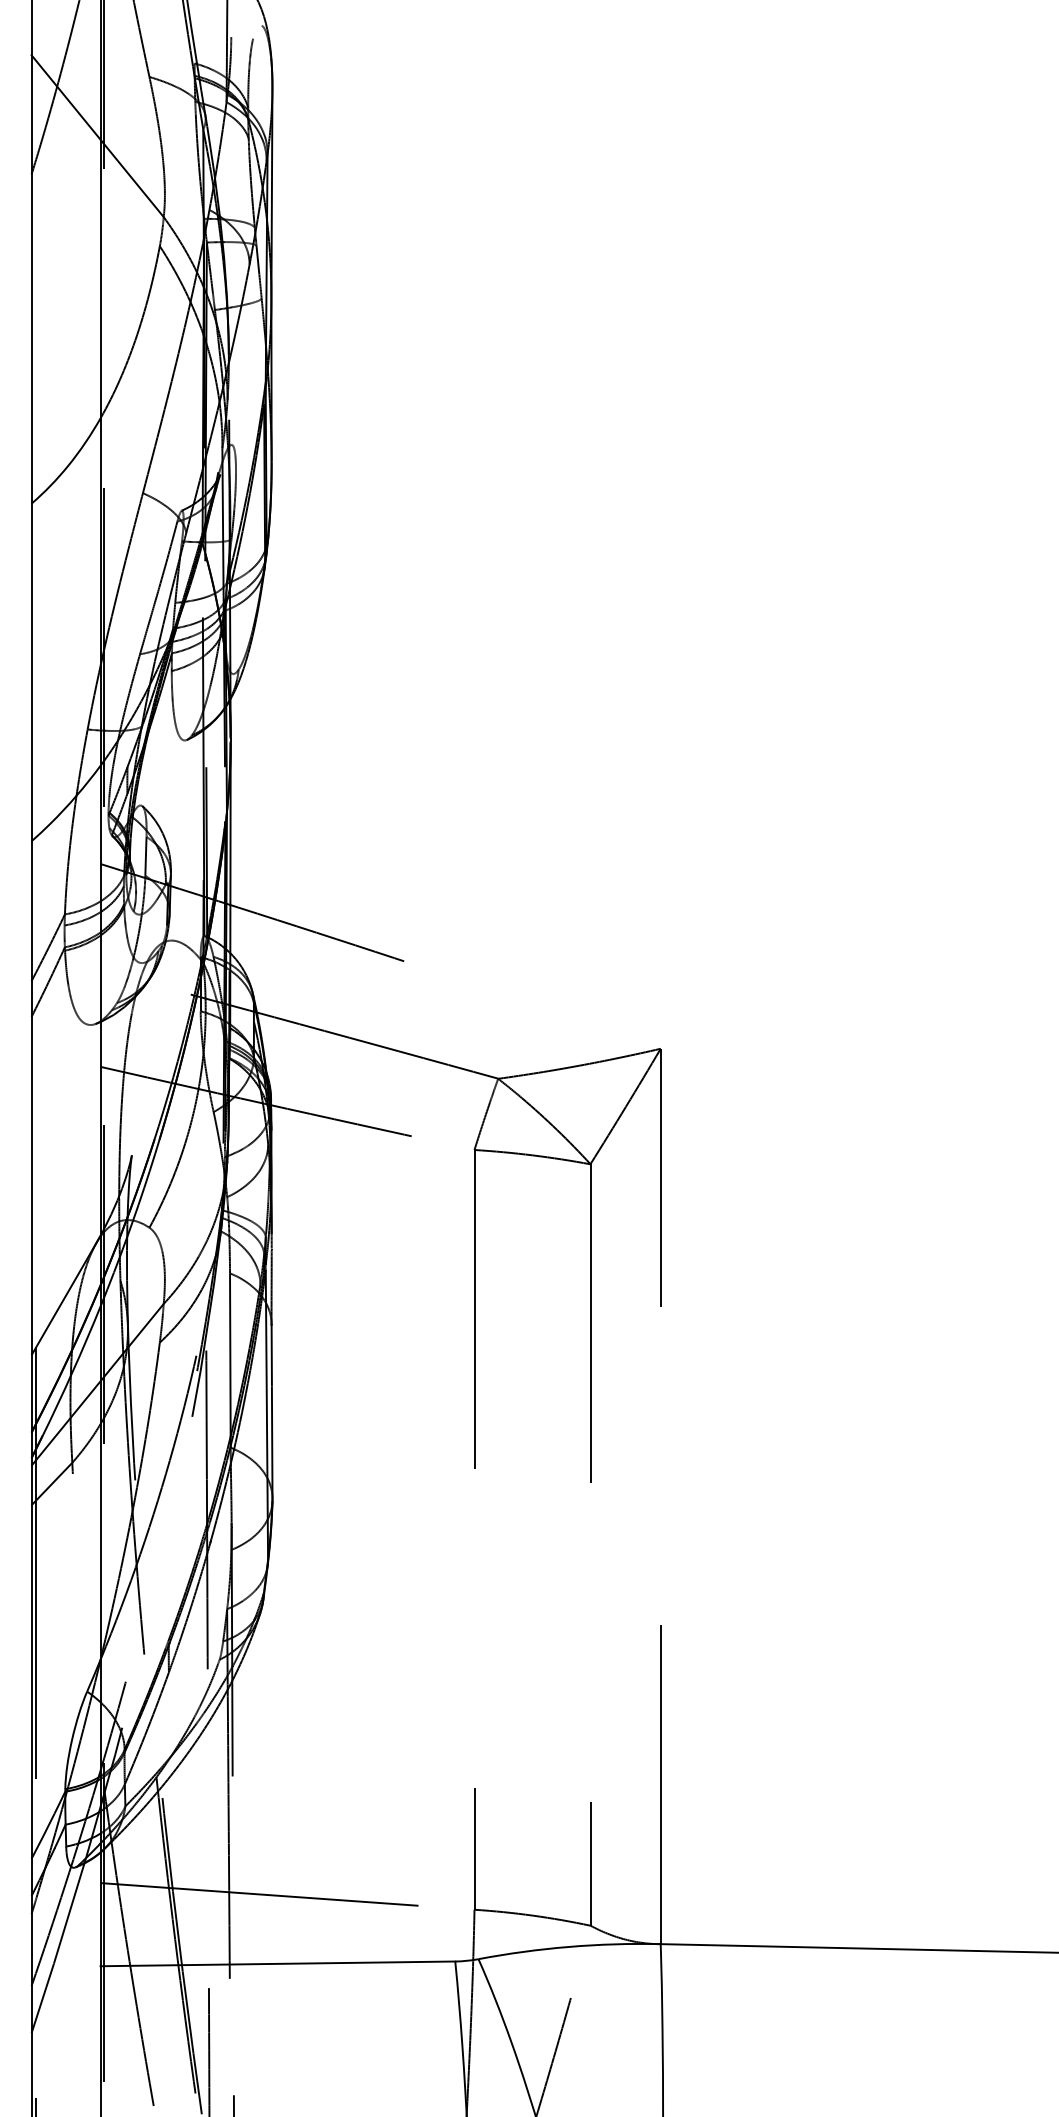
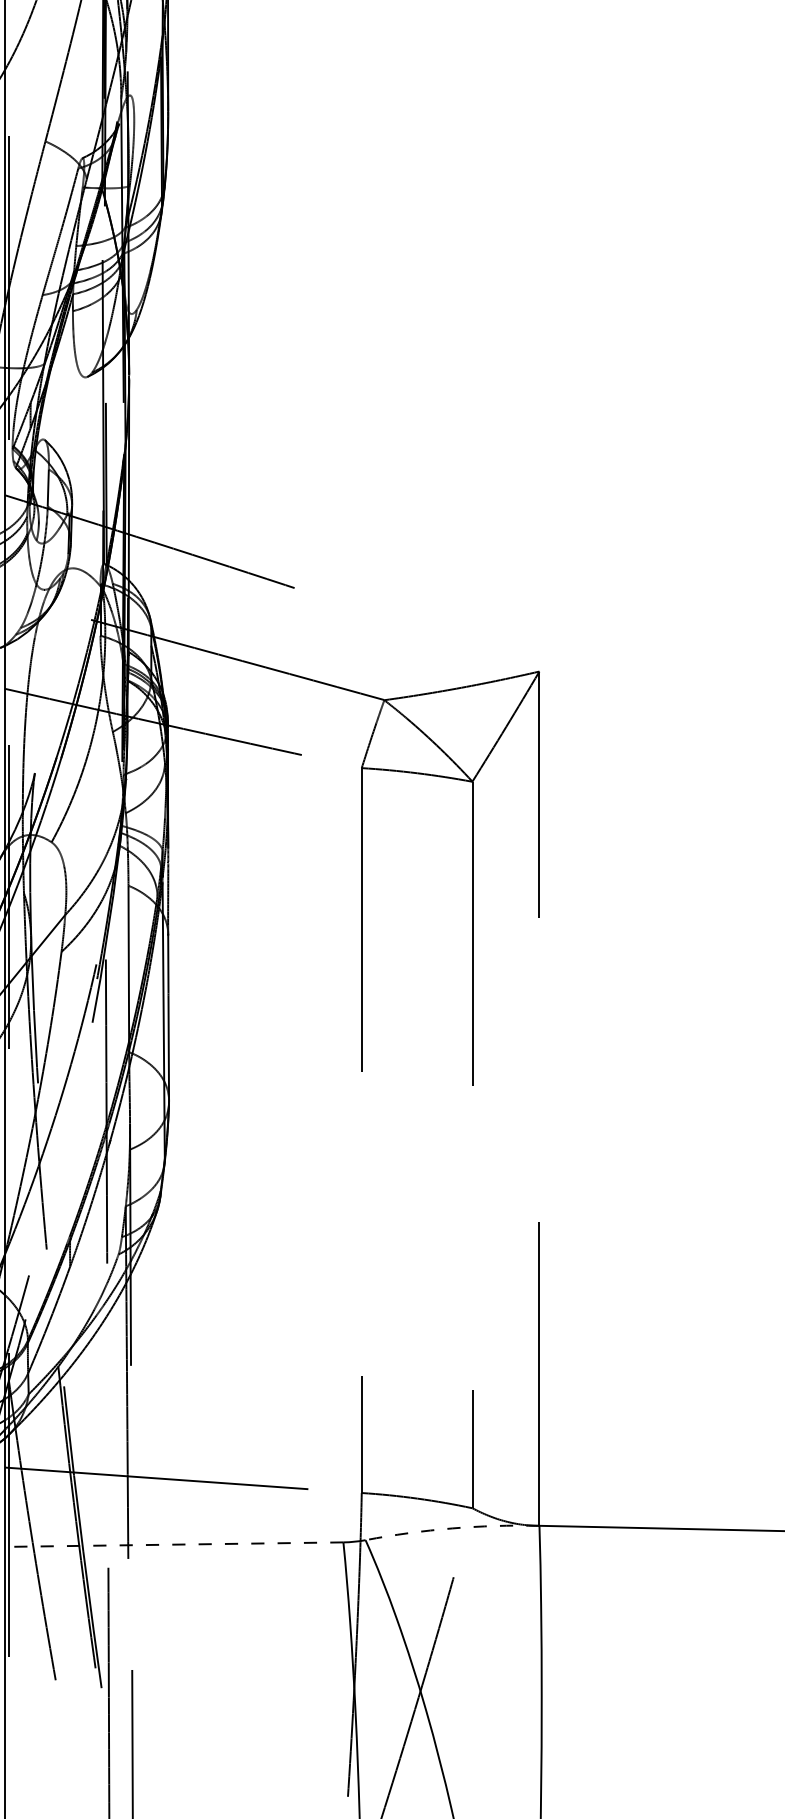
arc: (569, 1946) -> (452, 1528), solid -> dashed
line: (277, 1963) -> (173, 1544), solid -> dashed

